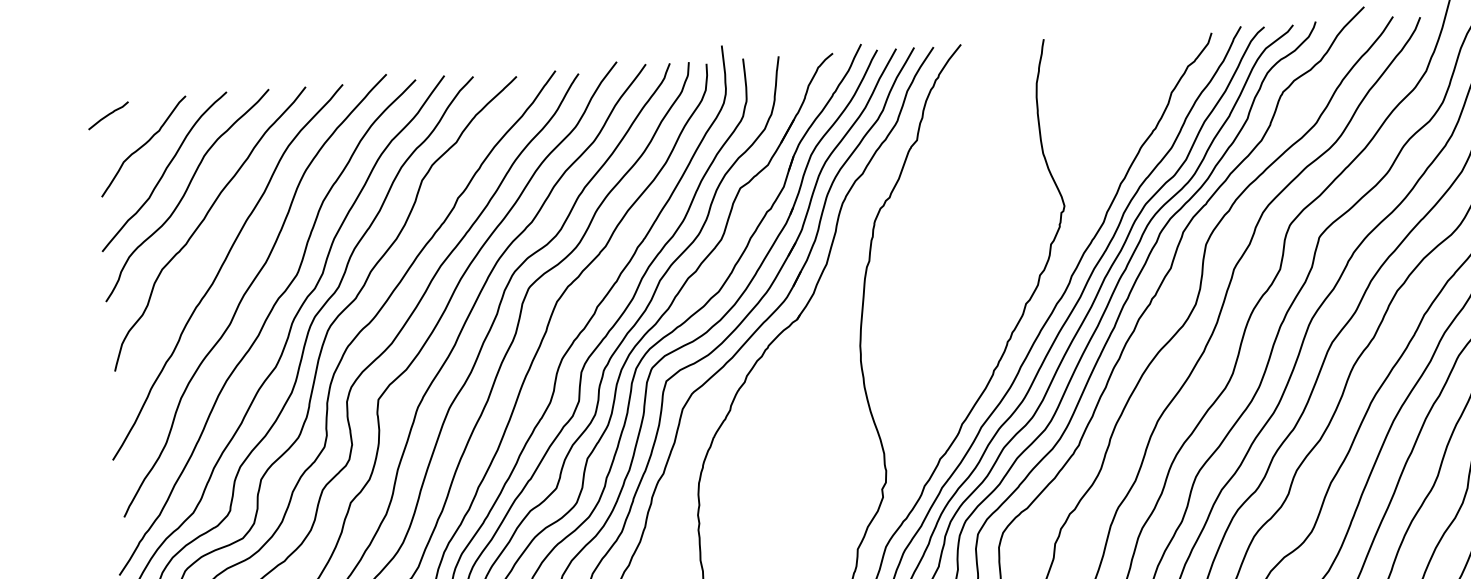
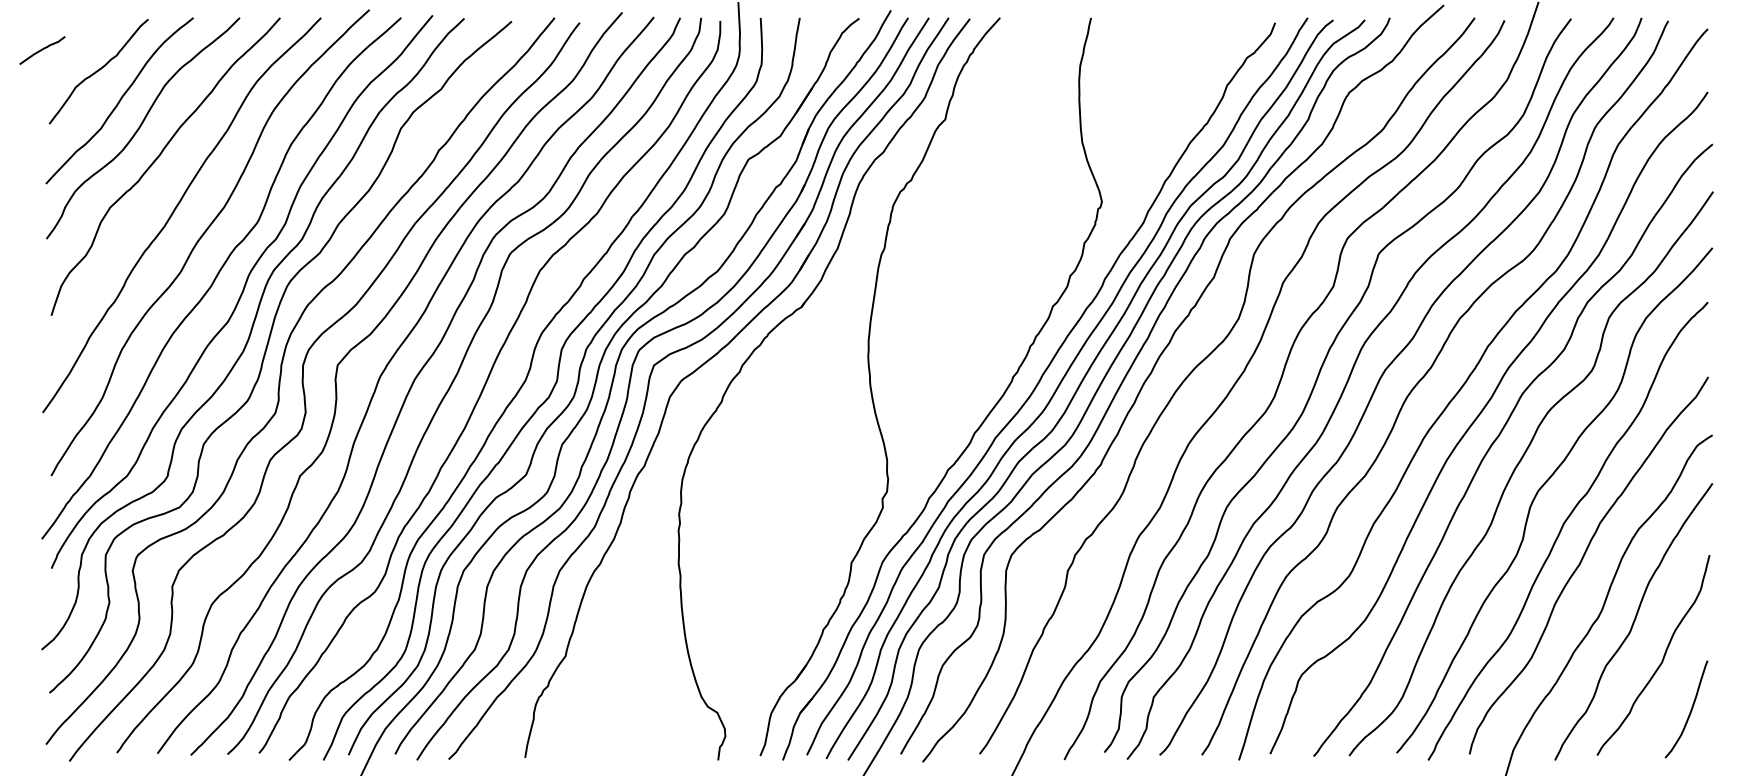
curve: (108, 115) -> (42, 50), moved

